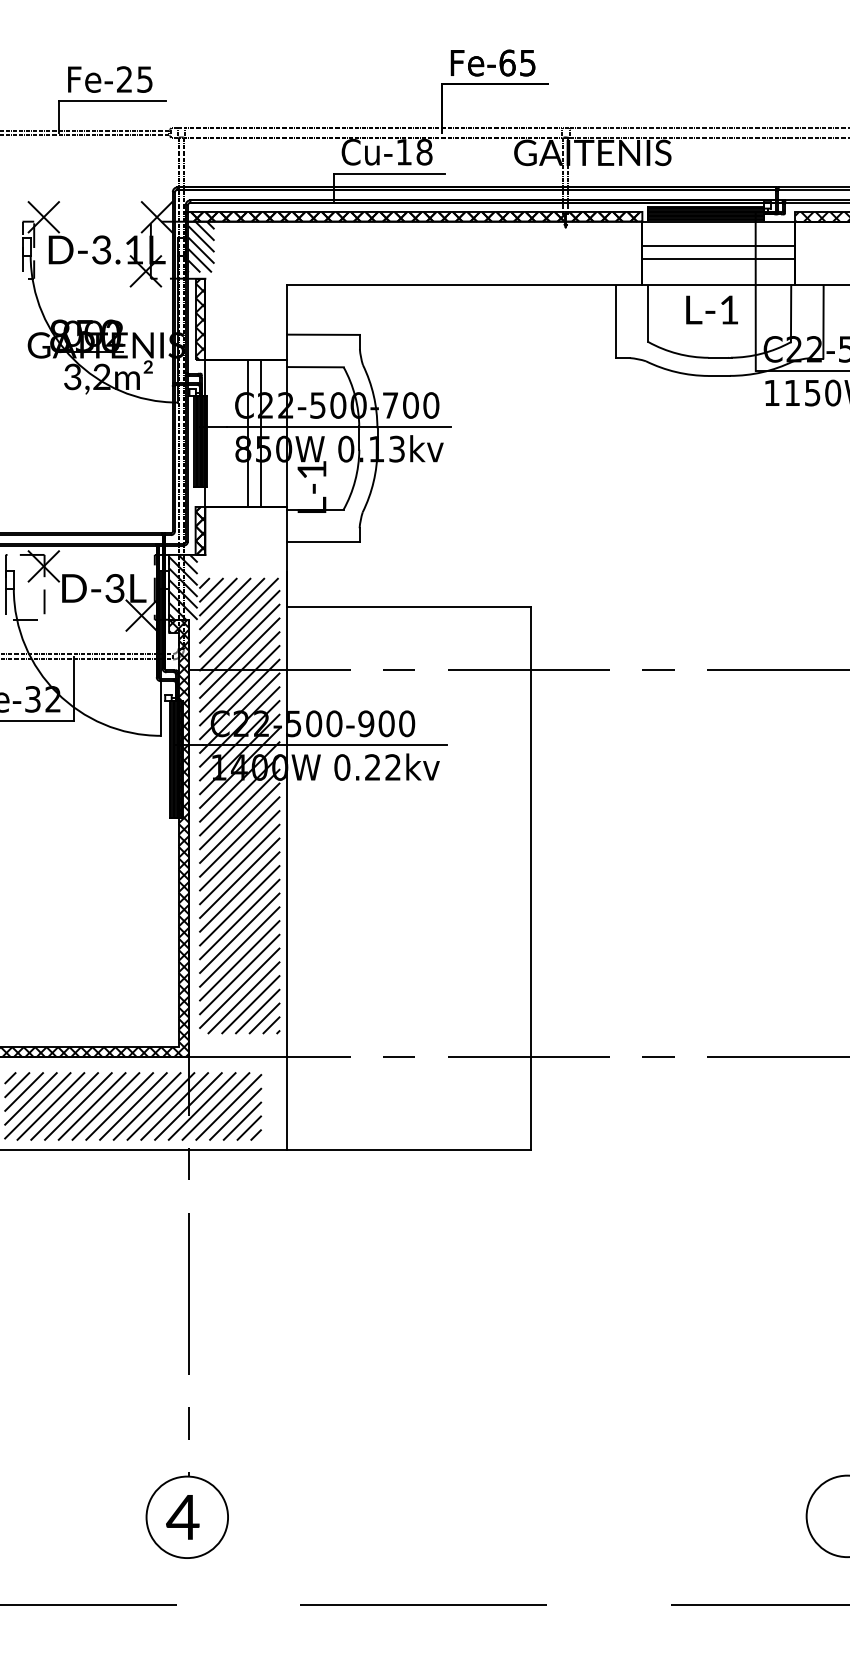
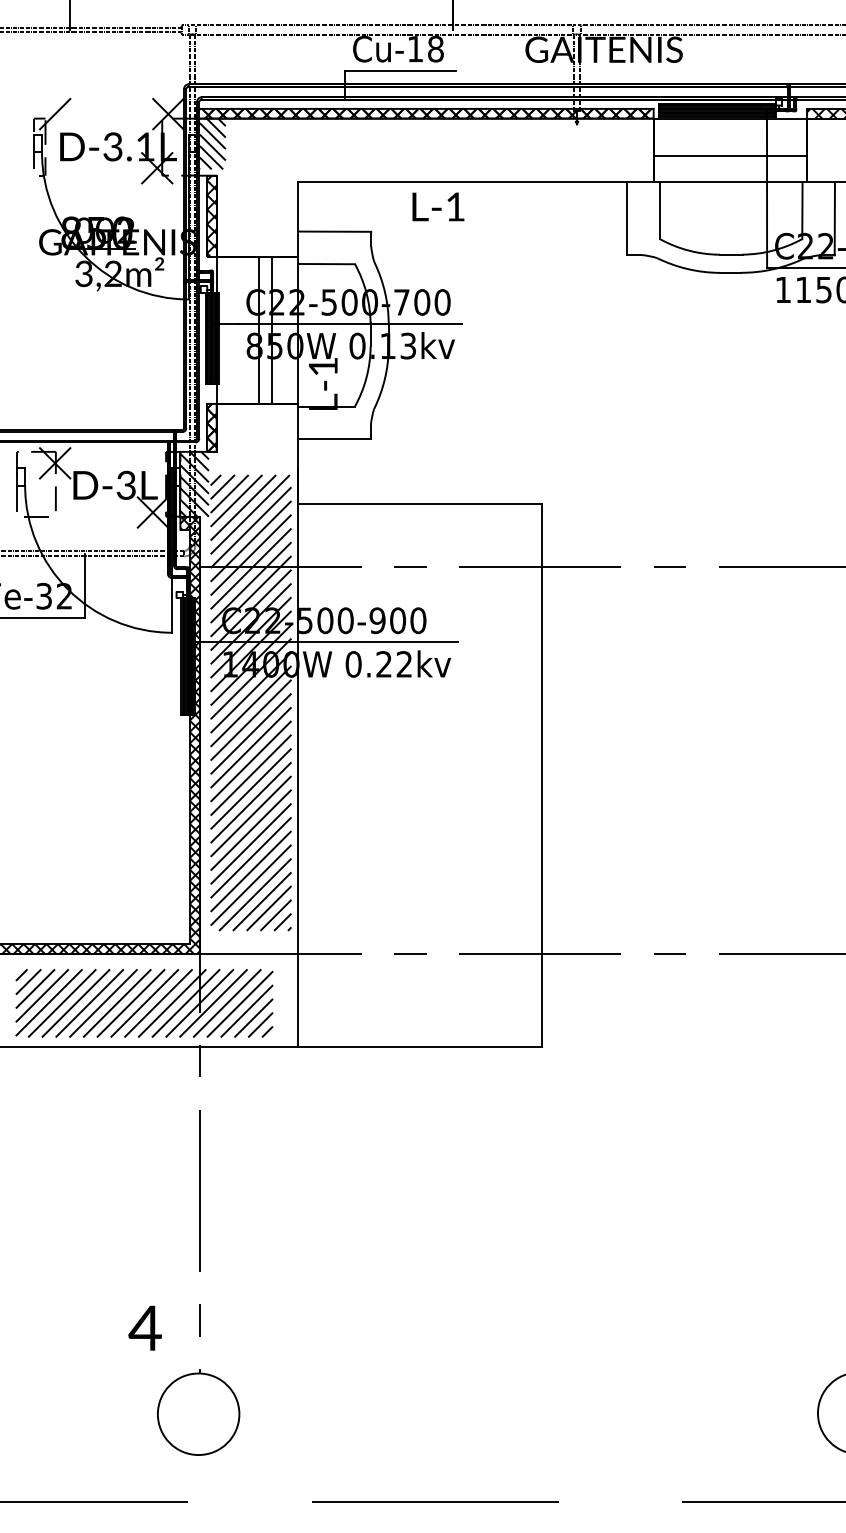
line: (43, 217) -> (54, 114), removed
line: (718, 246) -> (729, 143), removed
text: (711, 309) -> (437, 206), moved
text: (182, 1517) -> (144, 1328), moved

